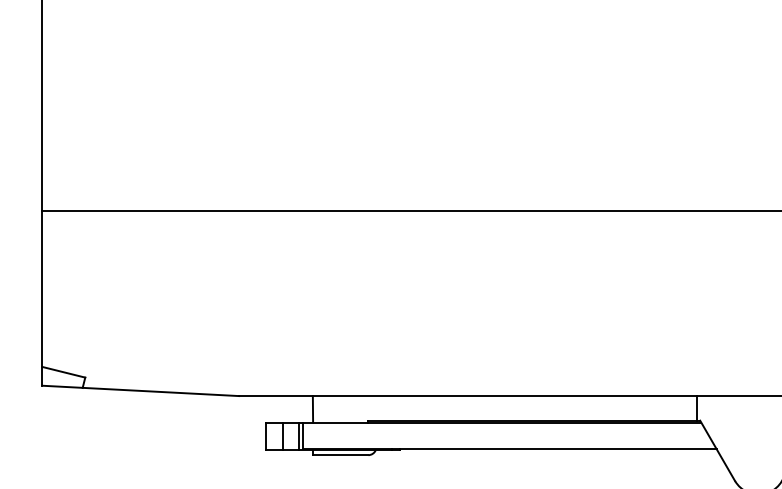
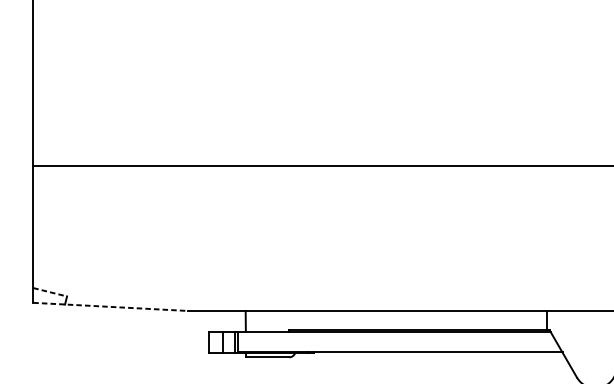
line: (64, 372) -> (50, 292), solid -> dashed
line: (140, 390) -> (110, 306), solid -> dashed

